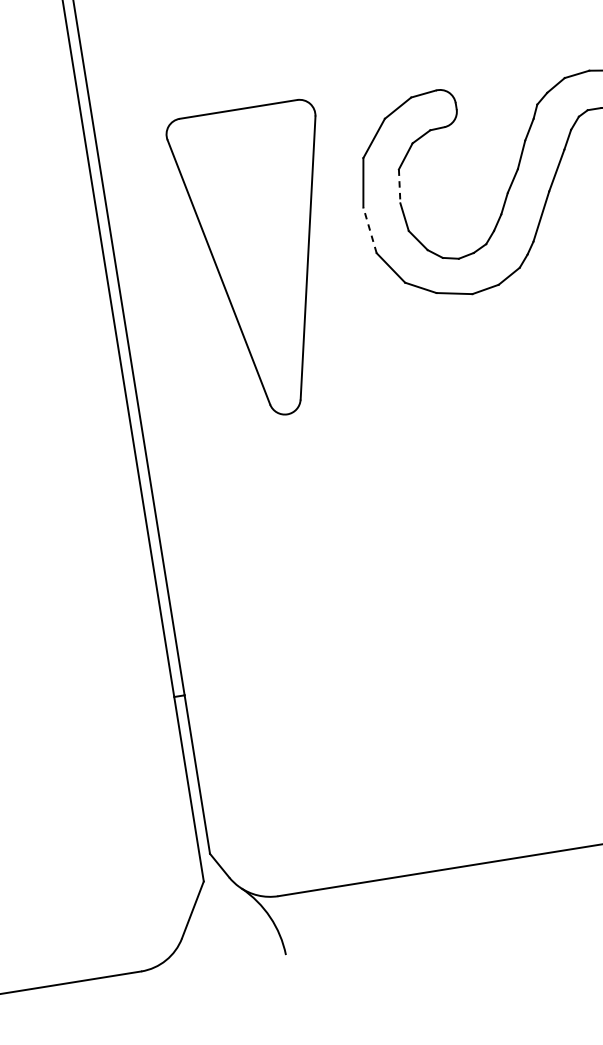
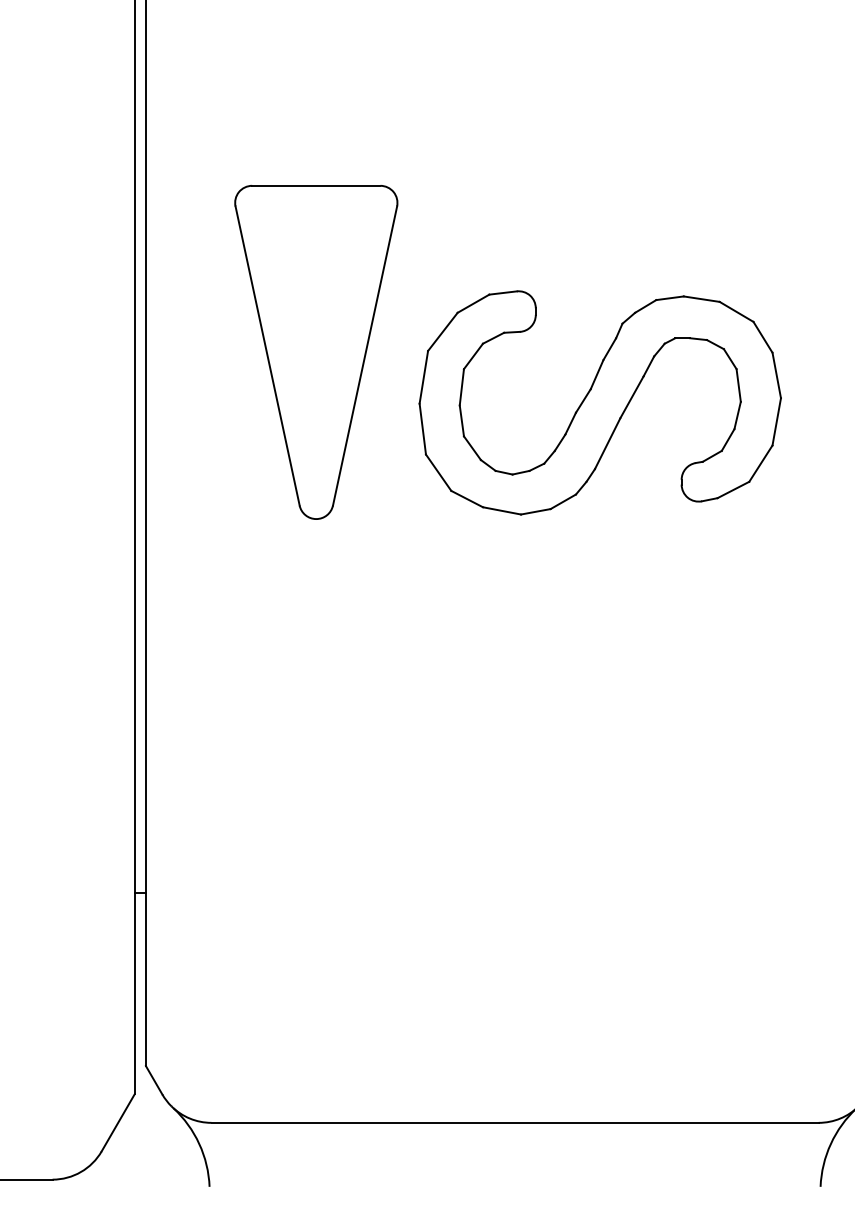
line: (399, 186) -> (461, 387), dashed -> solid
line: (369, 230) -> (422, 429), dashed -> solid
part: (263, 261) -> (316, 352), moved

